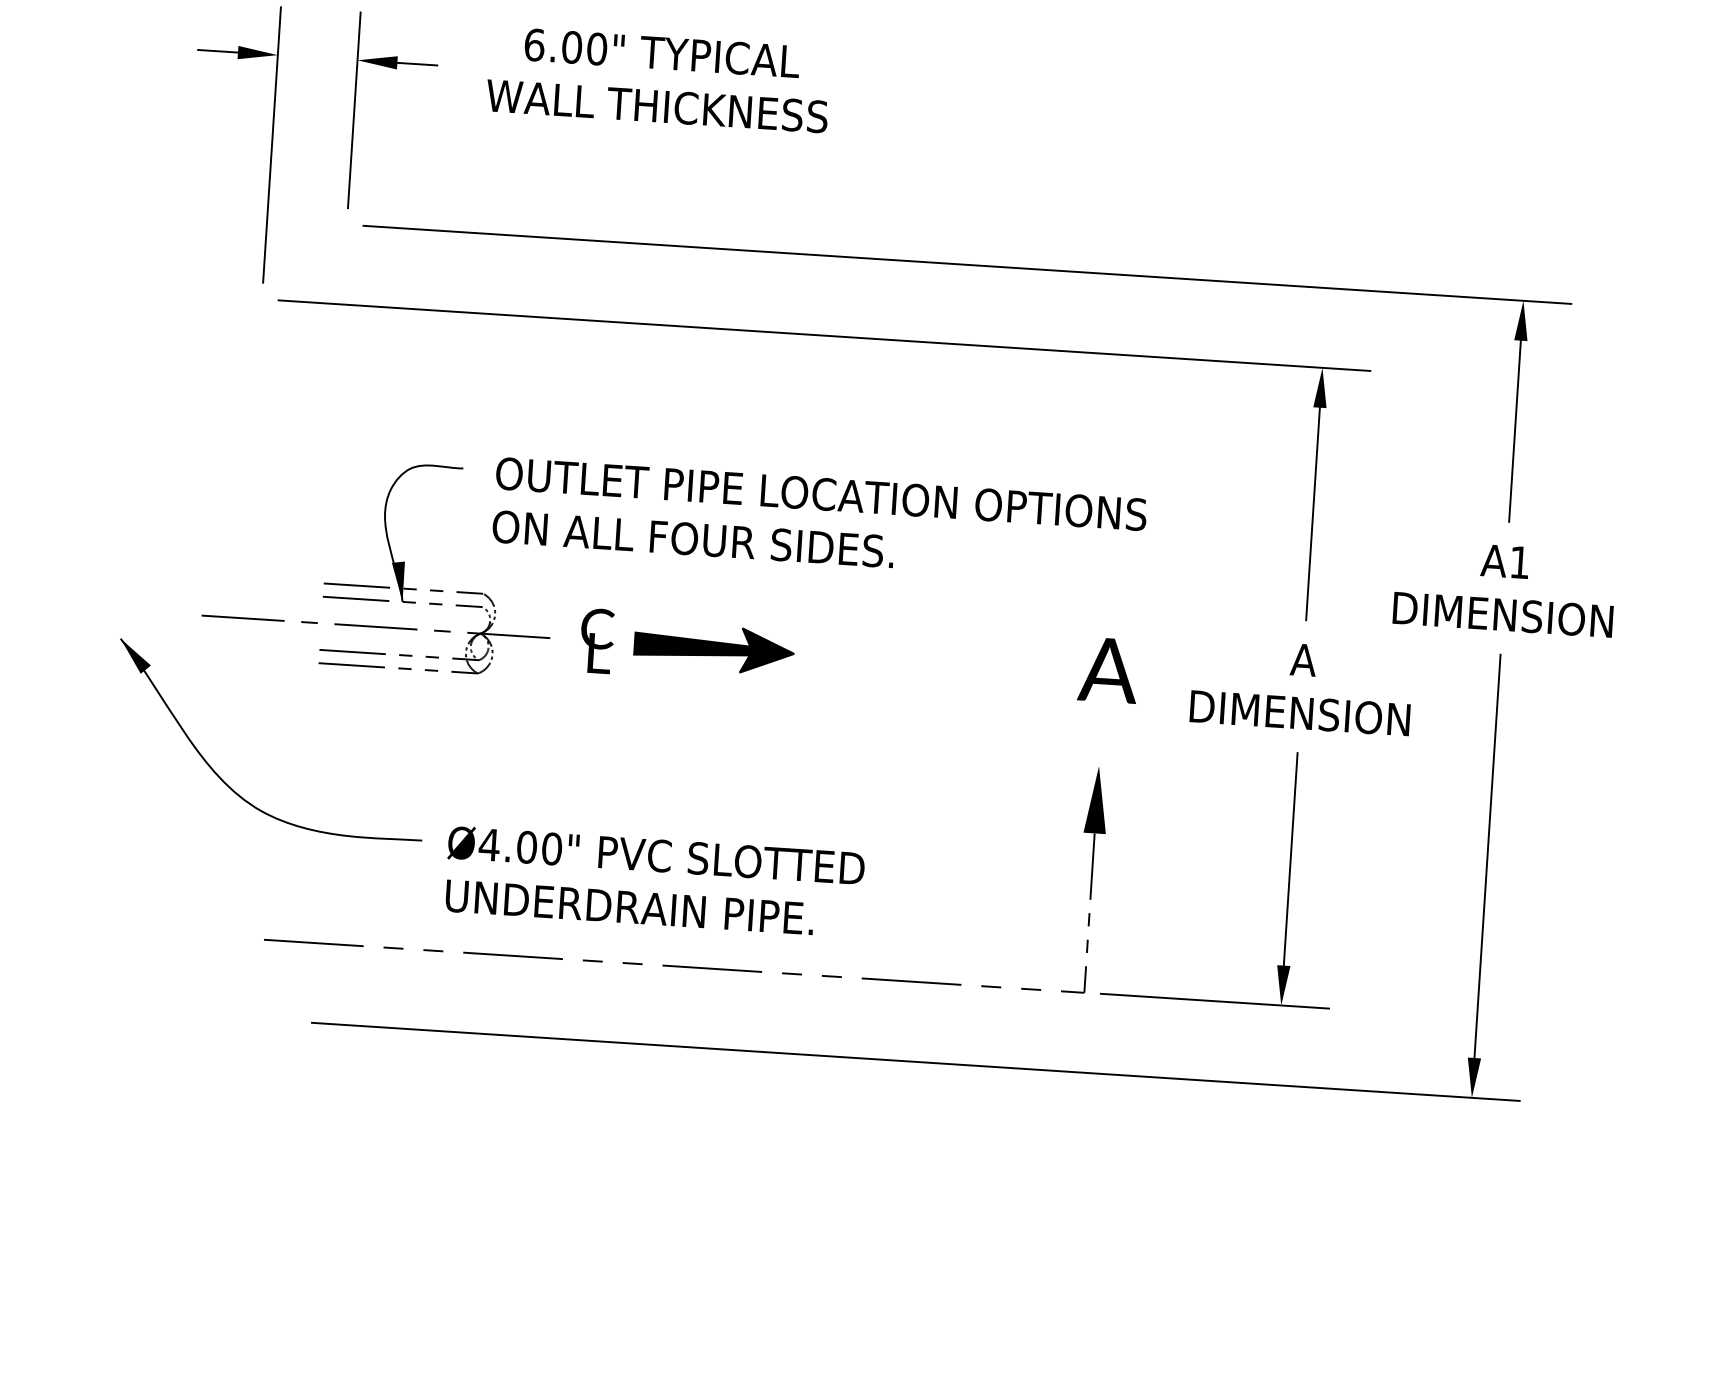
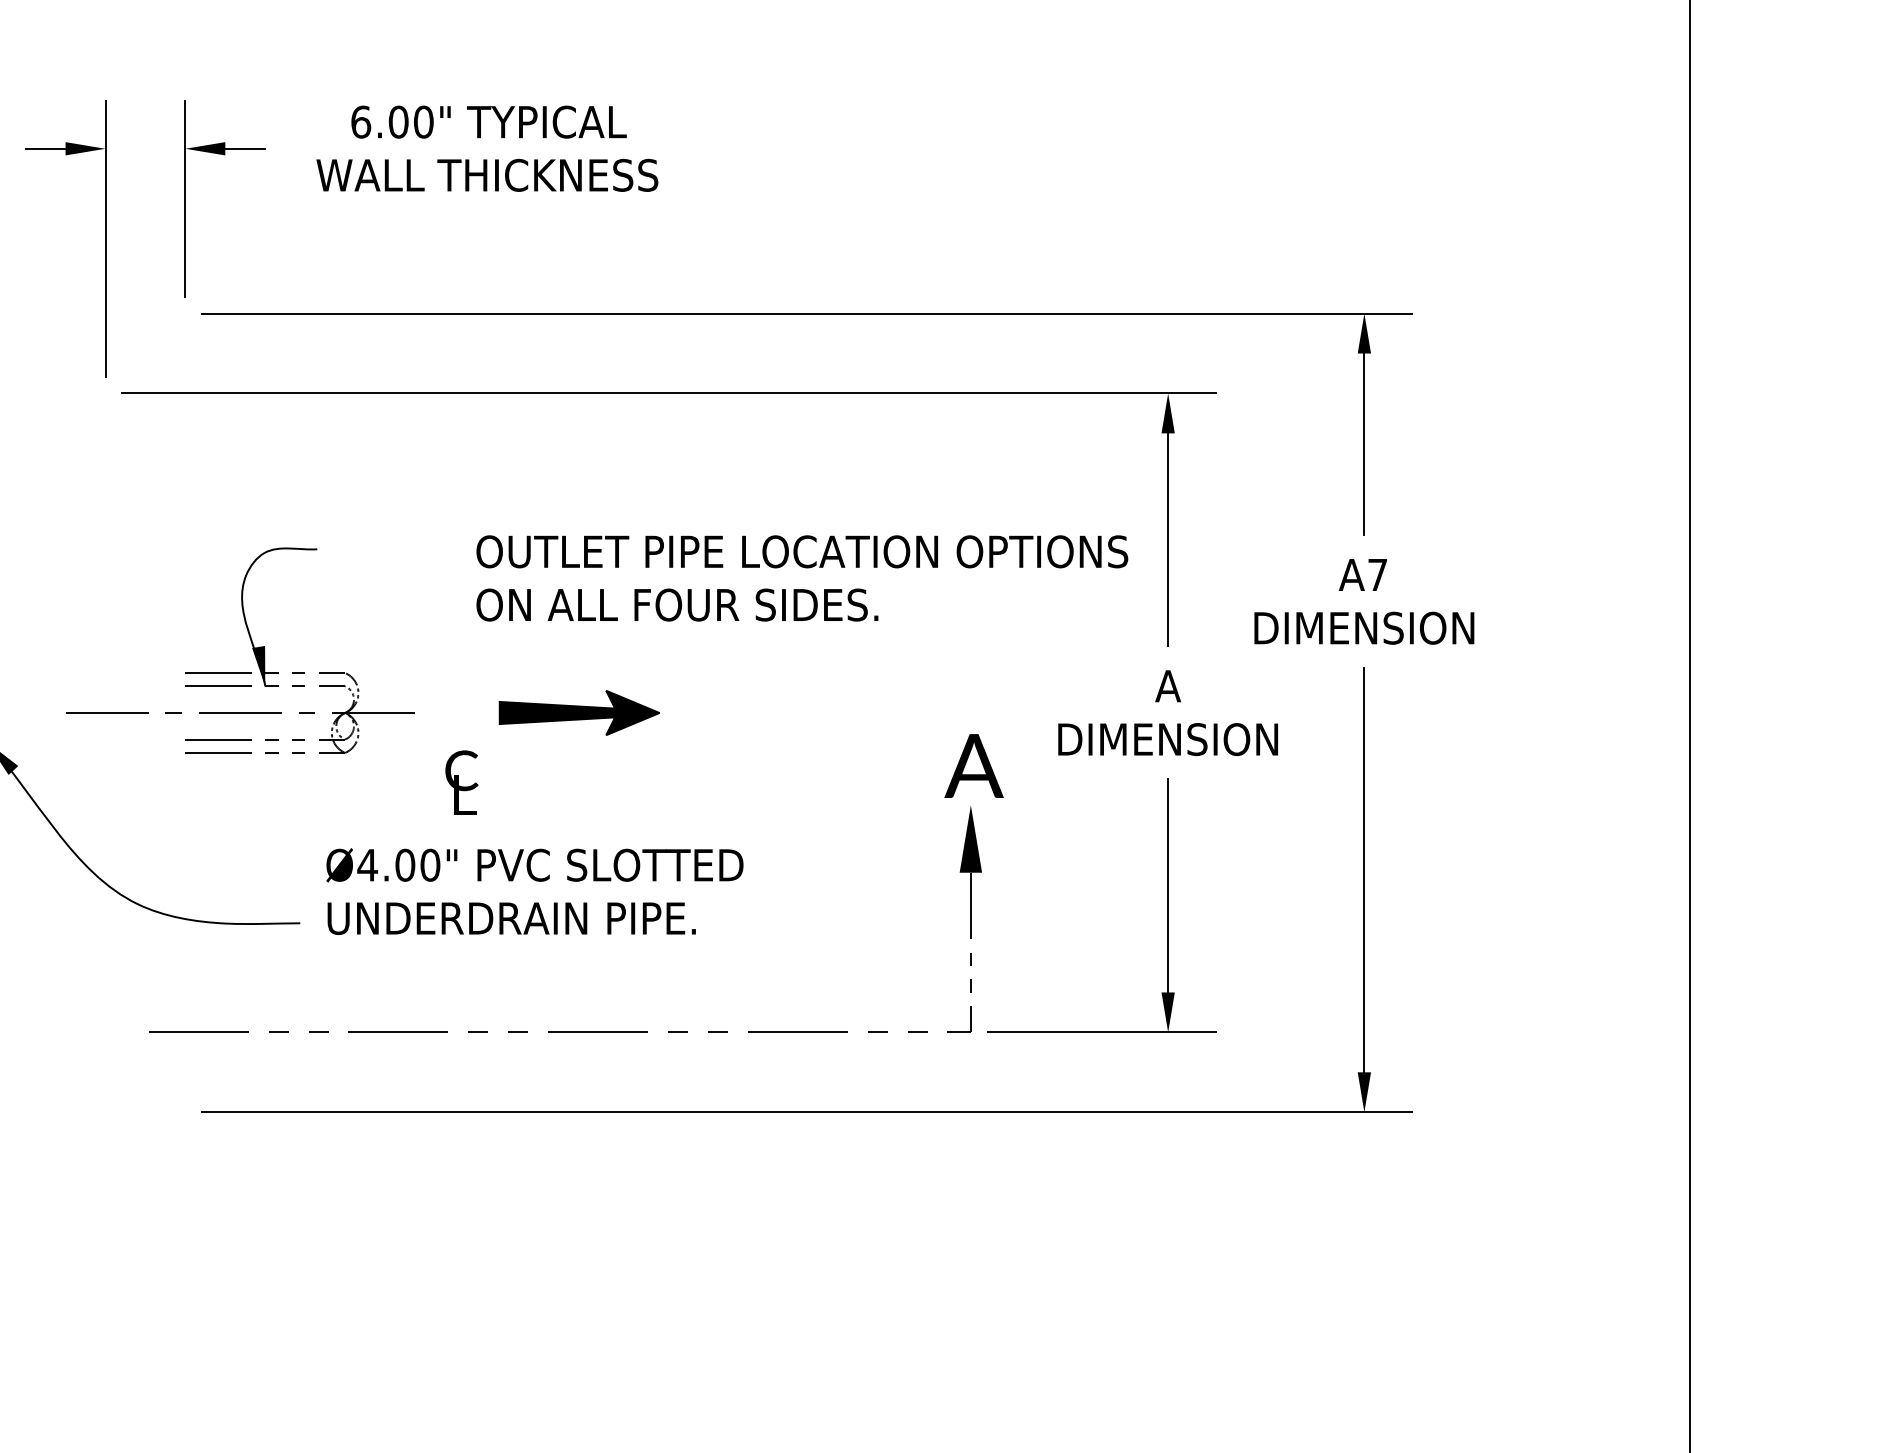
text: (819, 520) -> (802, 578), moved
text: (1519, 562) -> (1377, 574), A1 -> A7
text: (596, 640) -> (461, 782), moved
text: (1107, 669) -> (973, 765), moved
text: (654, 881) -> (534, 891), moved

